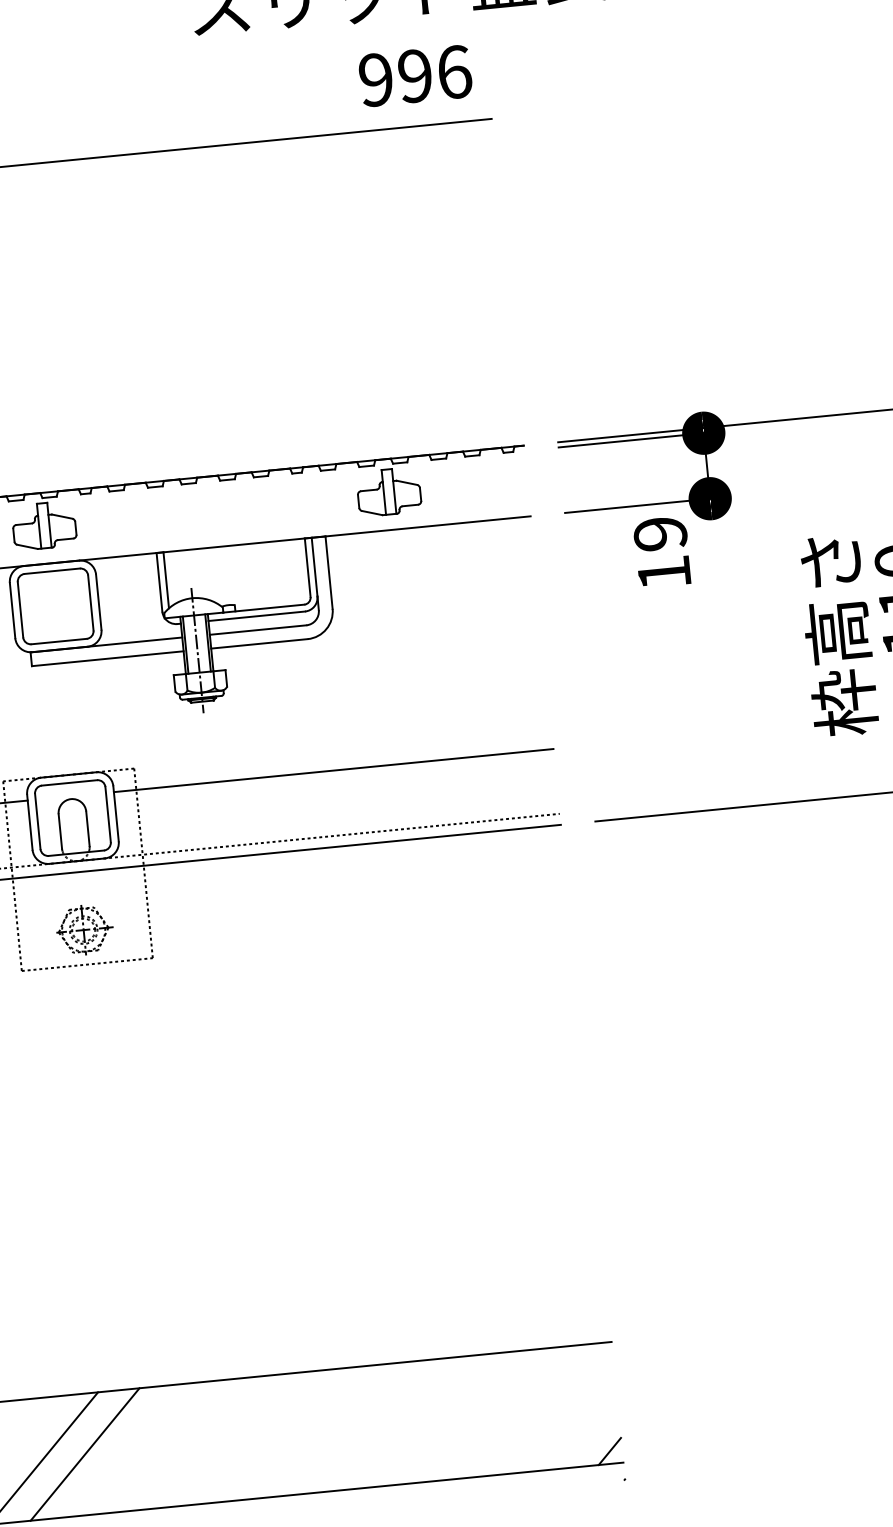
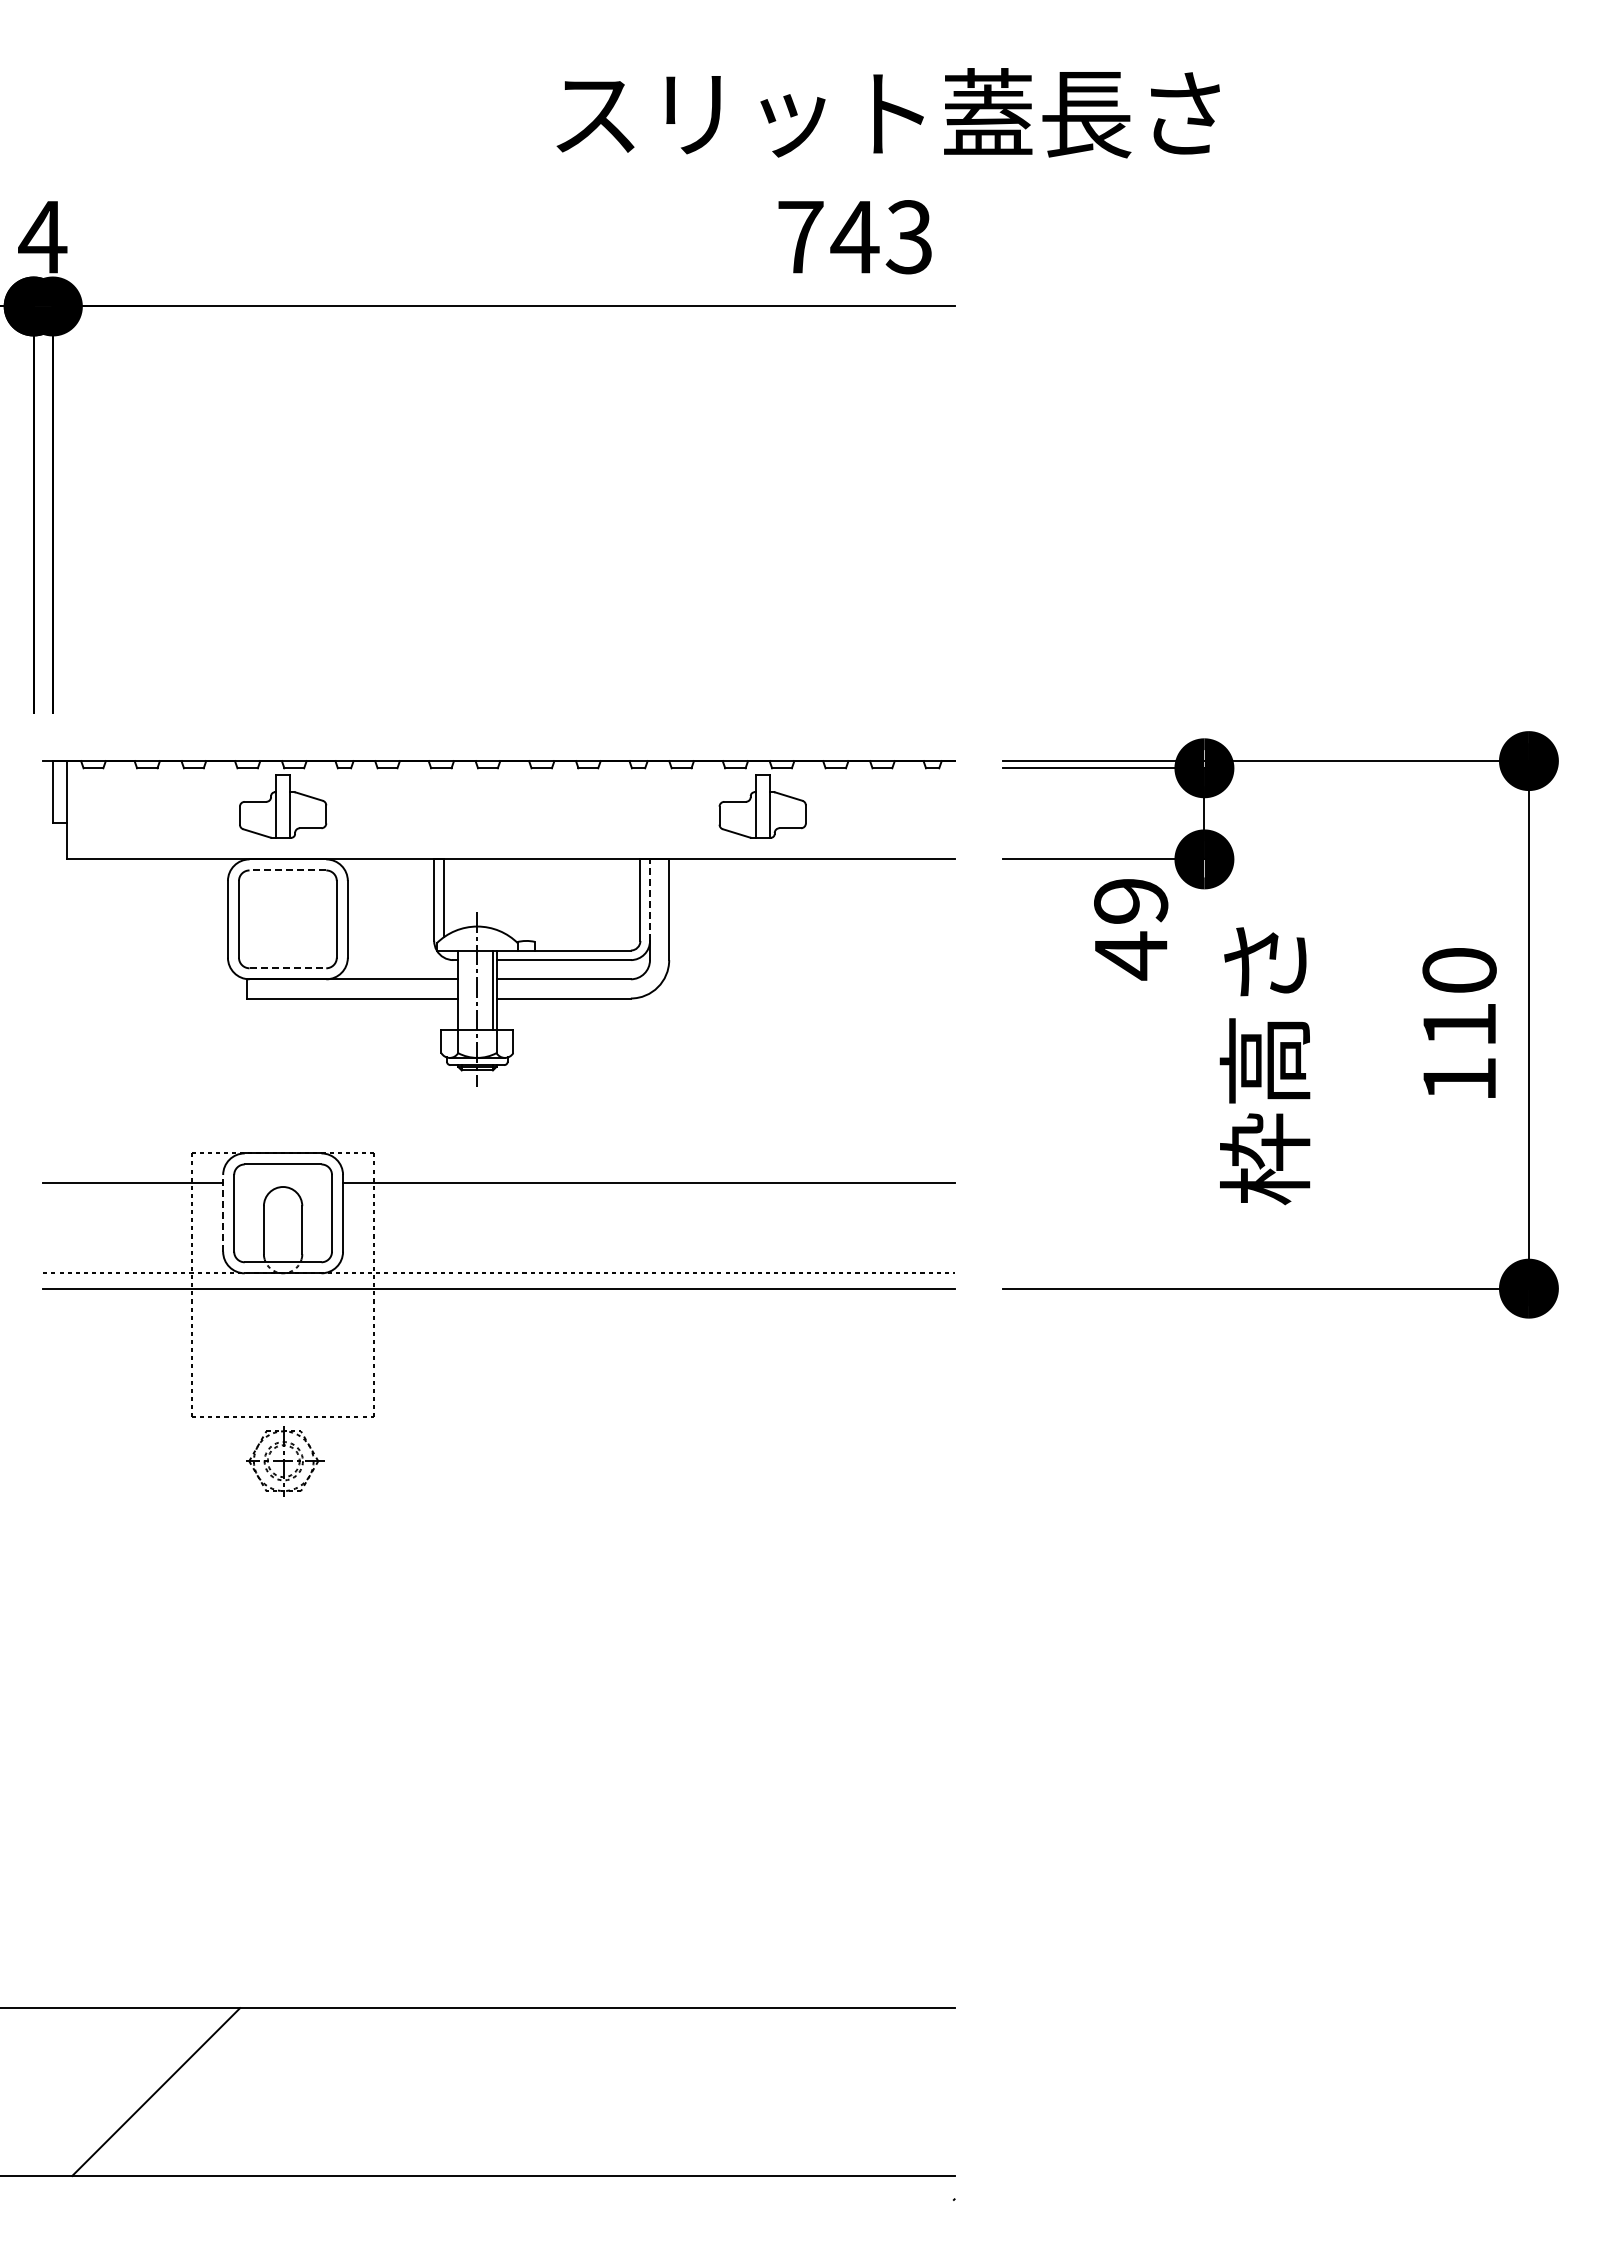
text: (415, 76) -> (855, 237), 996 -> 743
line: (314, 567) -> (650, 900), solid -> dashed
line: (51, 571) -> (287, 870), solid -> dashed
text: (664, 572) -> (1131, 955), 19 -> 49
text: (837, 636) -> (1264, 1066), moved
line: (59, 641) -> (288, 968), solid -> dashed
line: (185, 645) -> (461, 990), removed
line: (30, 821) -> (223, 1212), solid -> dashed
part: (84, 930) -> (285, 1461), moved
line: (609, 1451) -> (937, 2158), removed
line: (84, 1454) -> (213, 2091), removed

